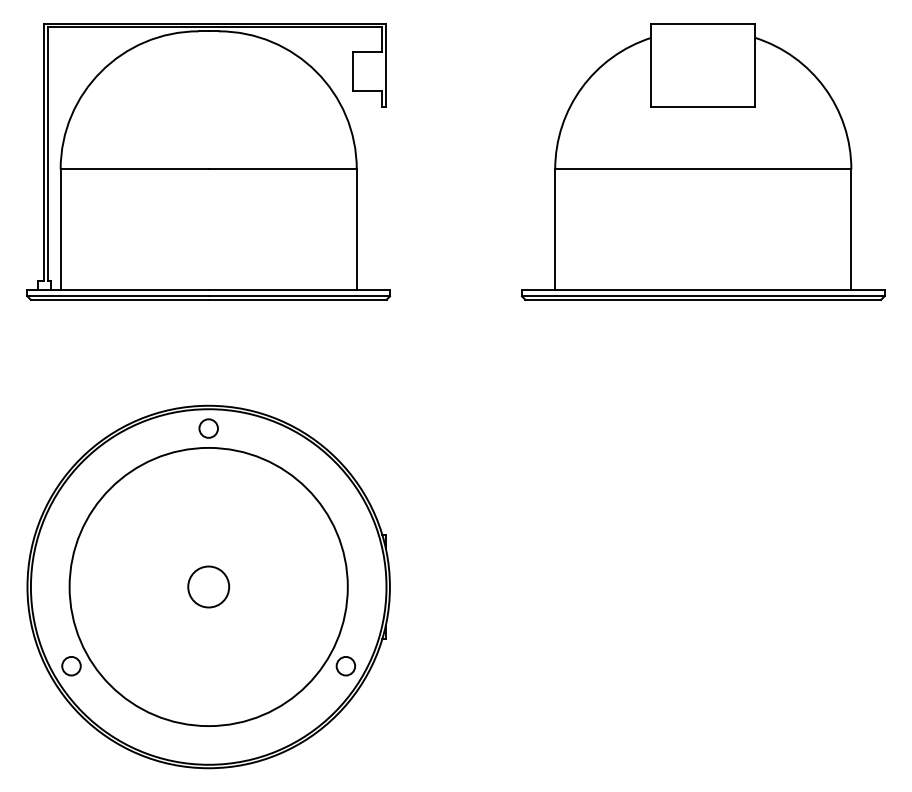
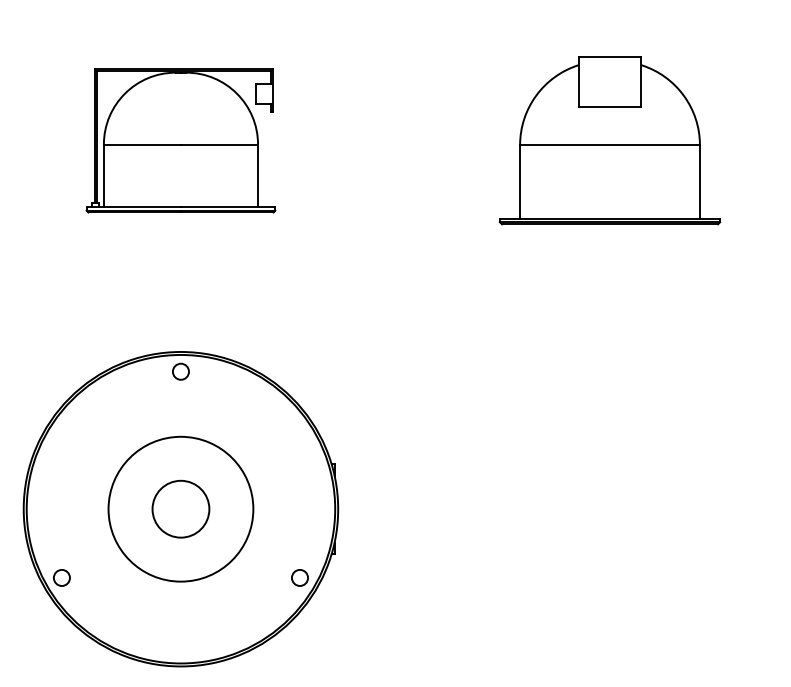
part: (208, 162) -> (180, 140), size x0.6
part: (702, 162) -> (609, 140), size x0.7
circle: (208, 586) -> (180, 508), size x0.6
circle: (208, 586) -> (180, 508), size x1.6

